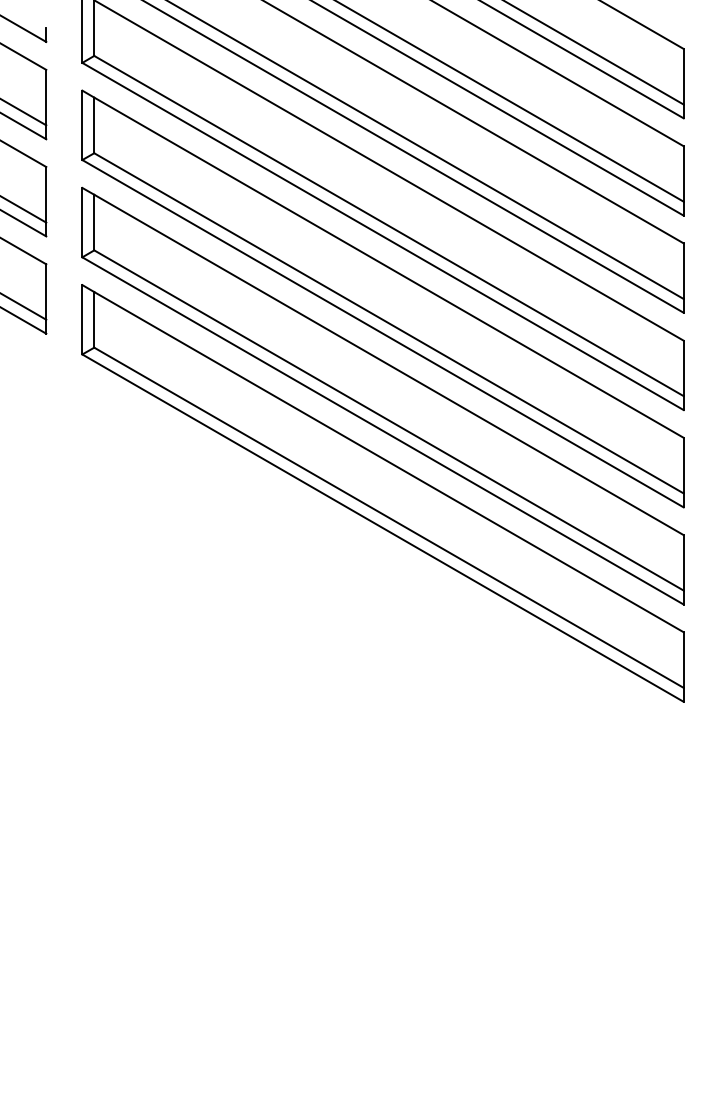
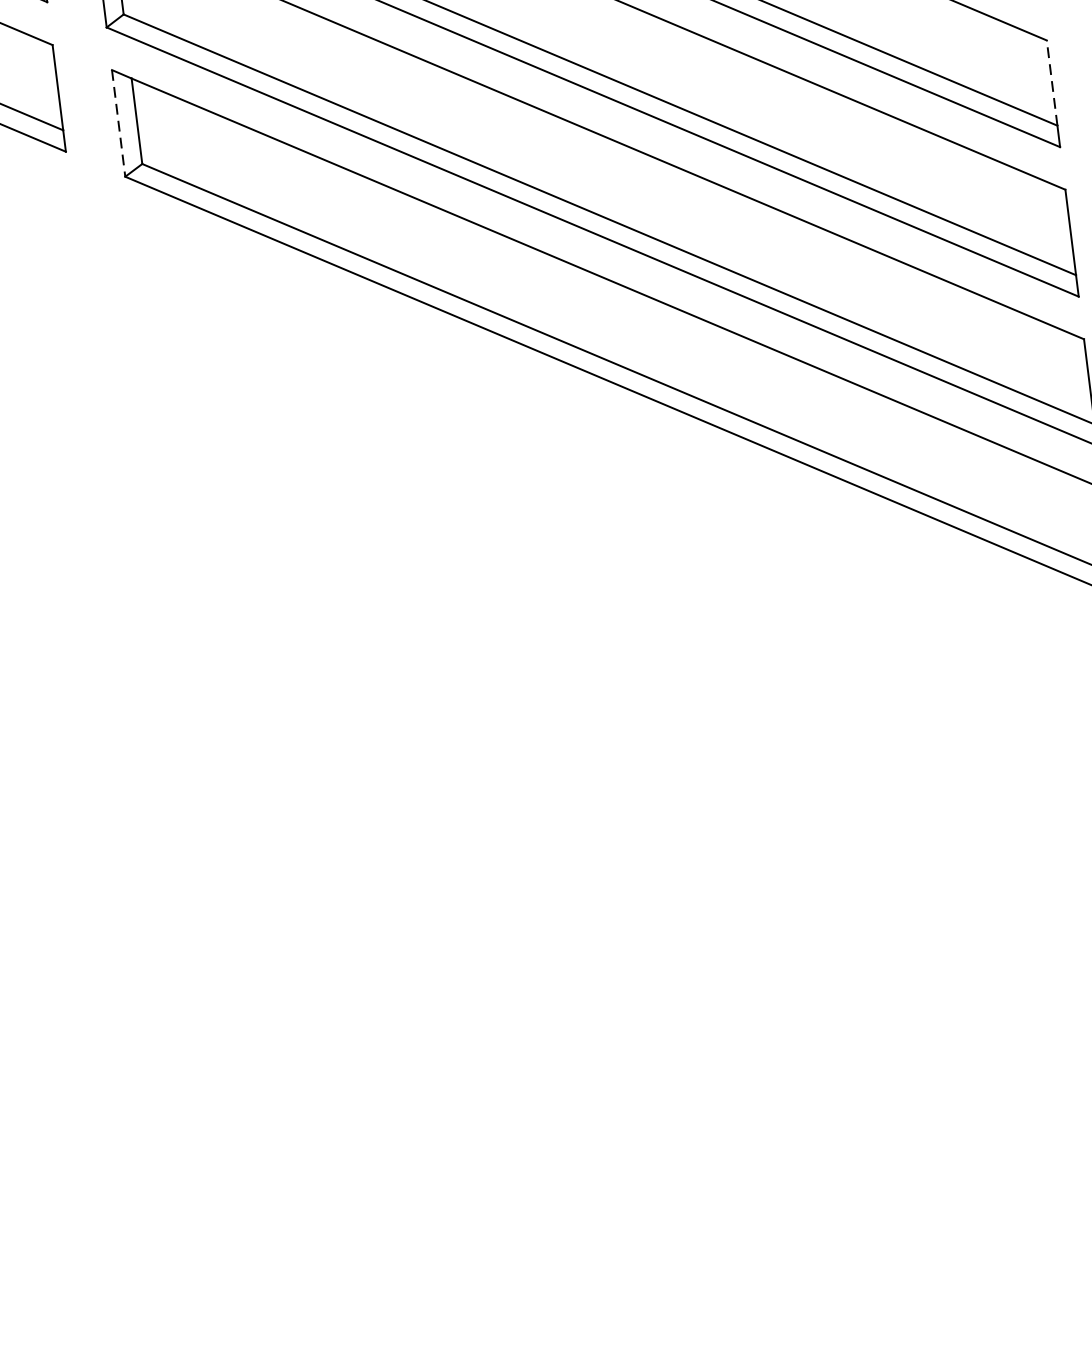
line: (82, 319) -> (118, 122), solid -> dashed
line: (683, 368) -> (1051, 83), solid -> dashed

